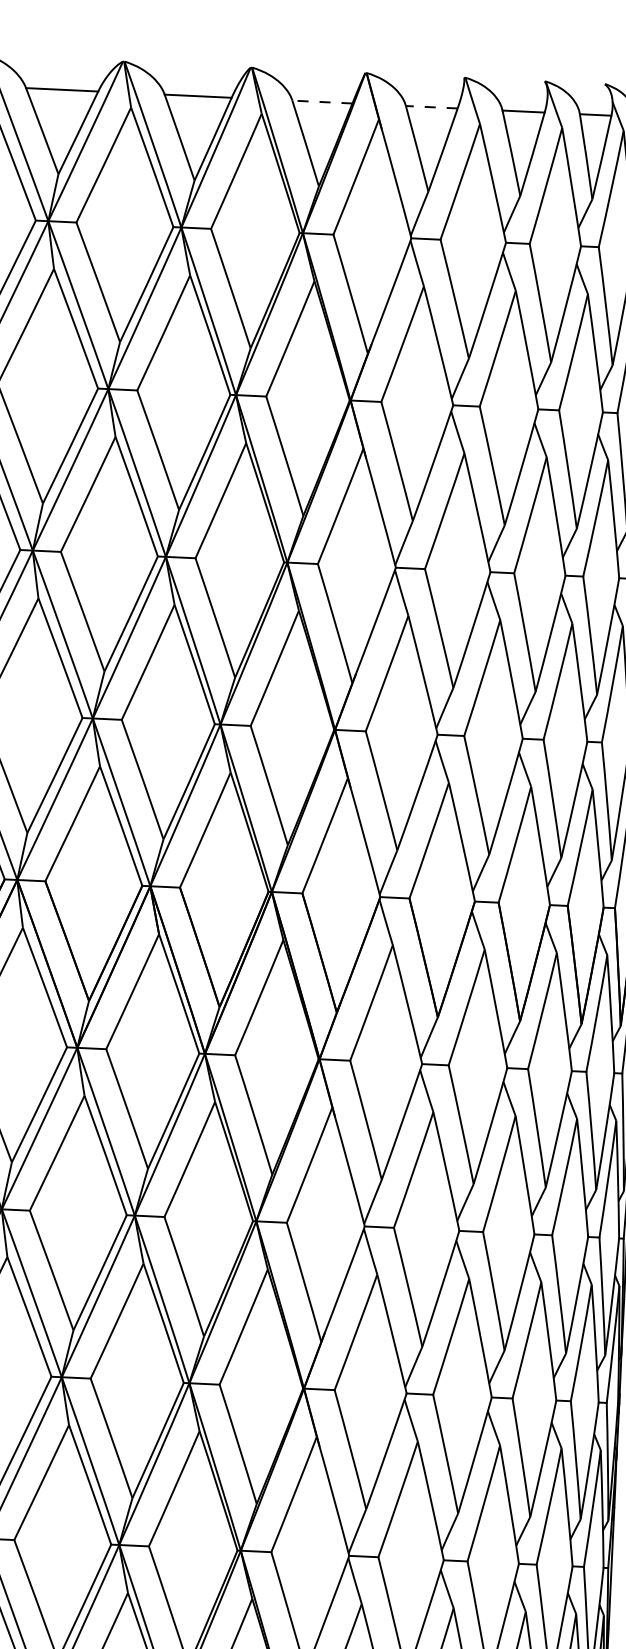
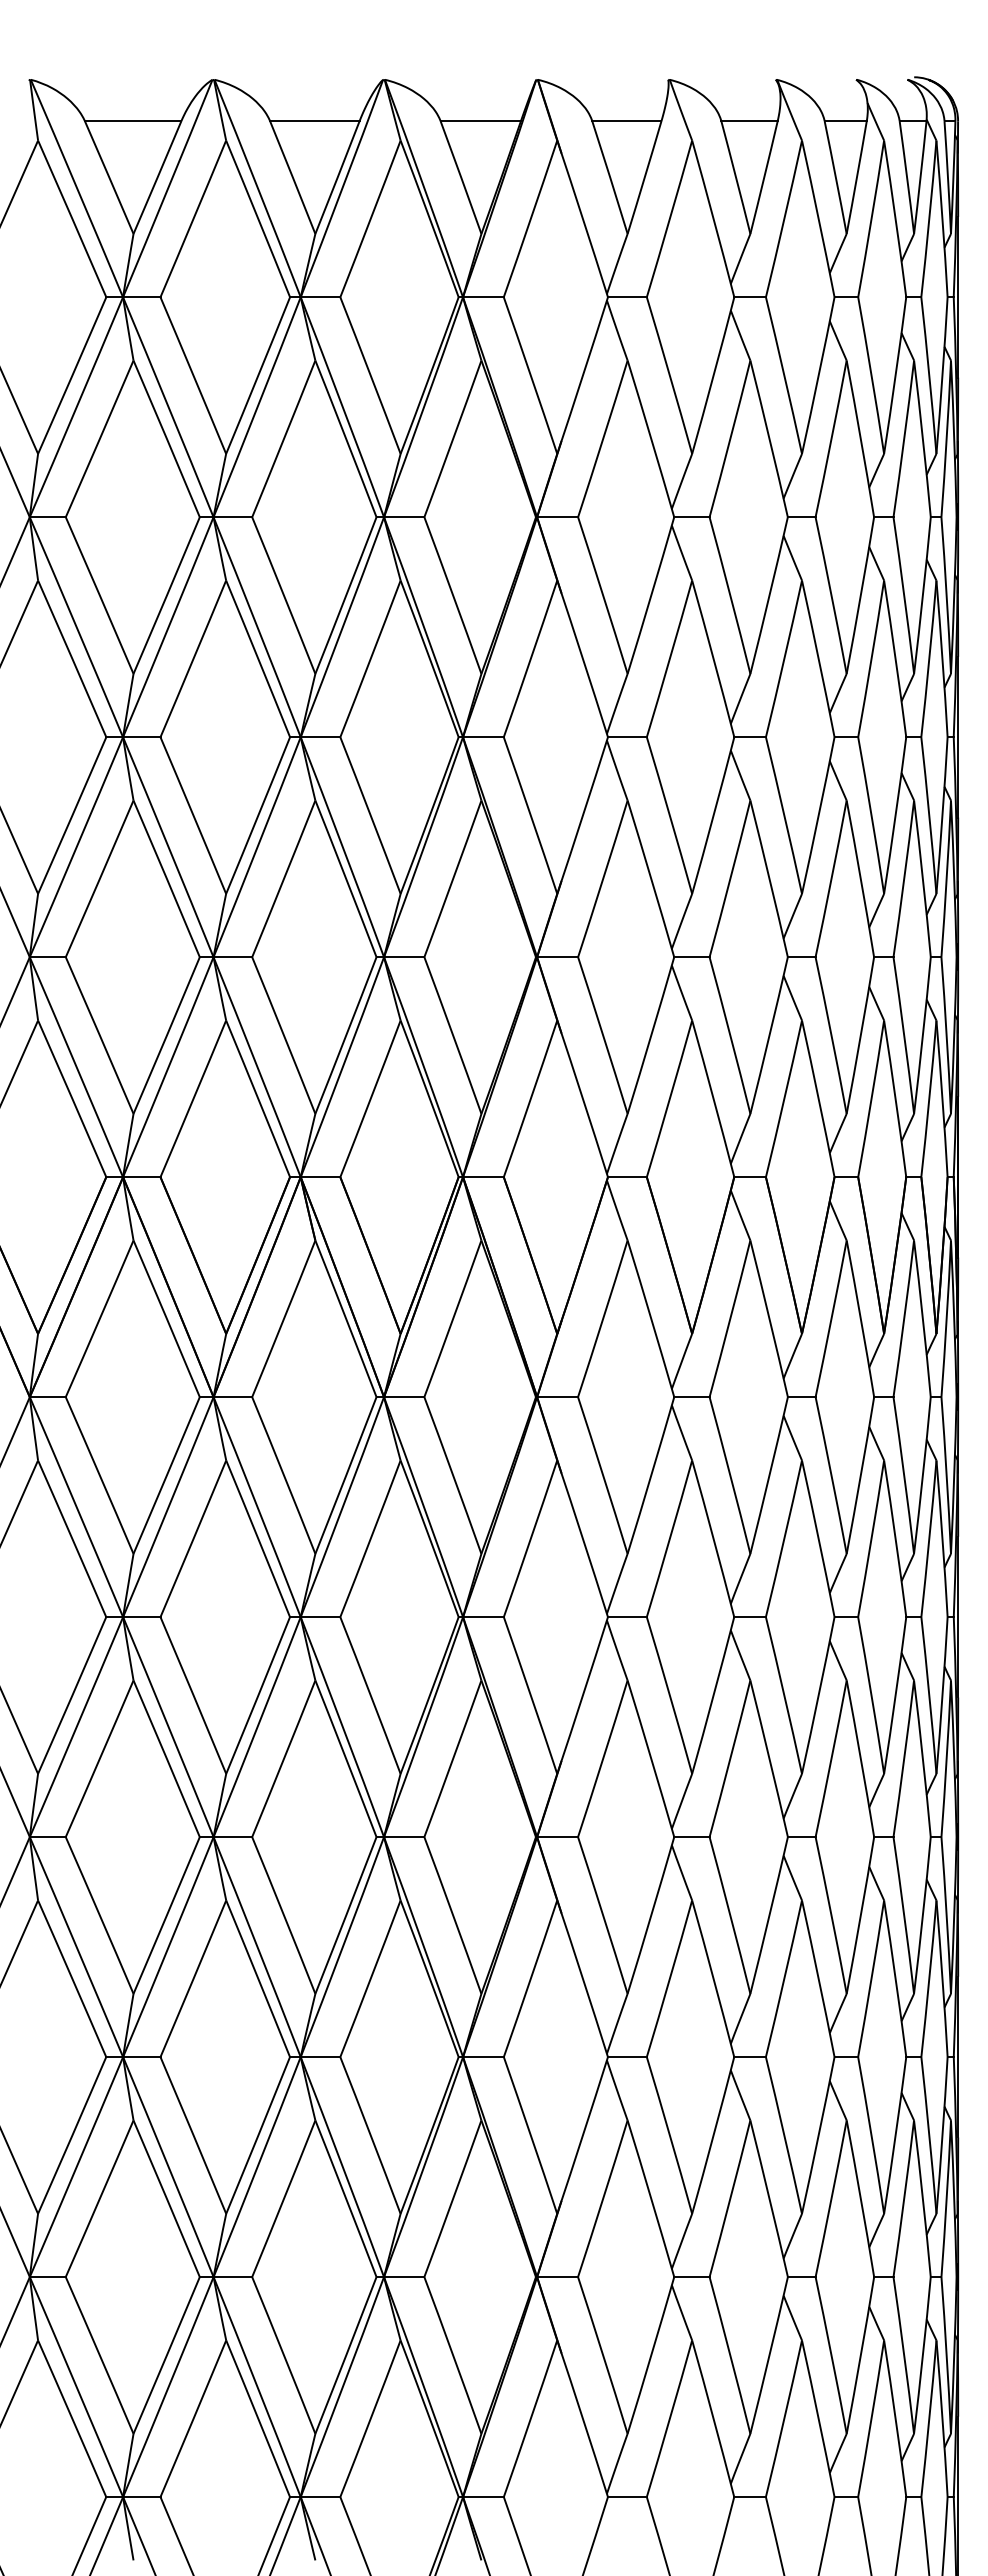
line: (322, 102) -> (480, 121), dashed -> solid
line: (431, 107) -> (626, 121), dashed -> solid

